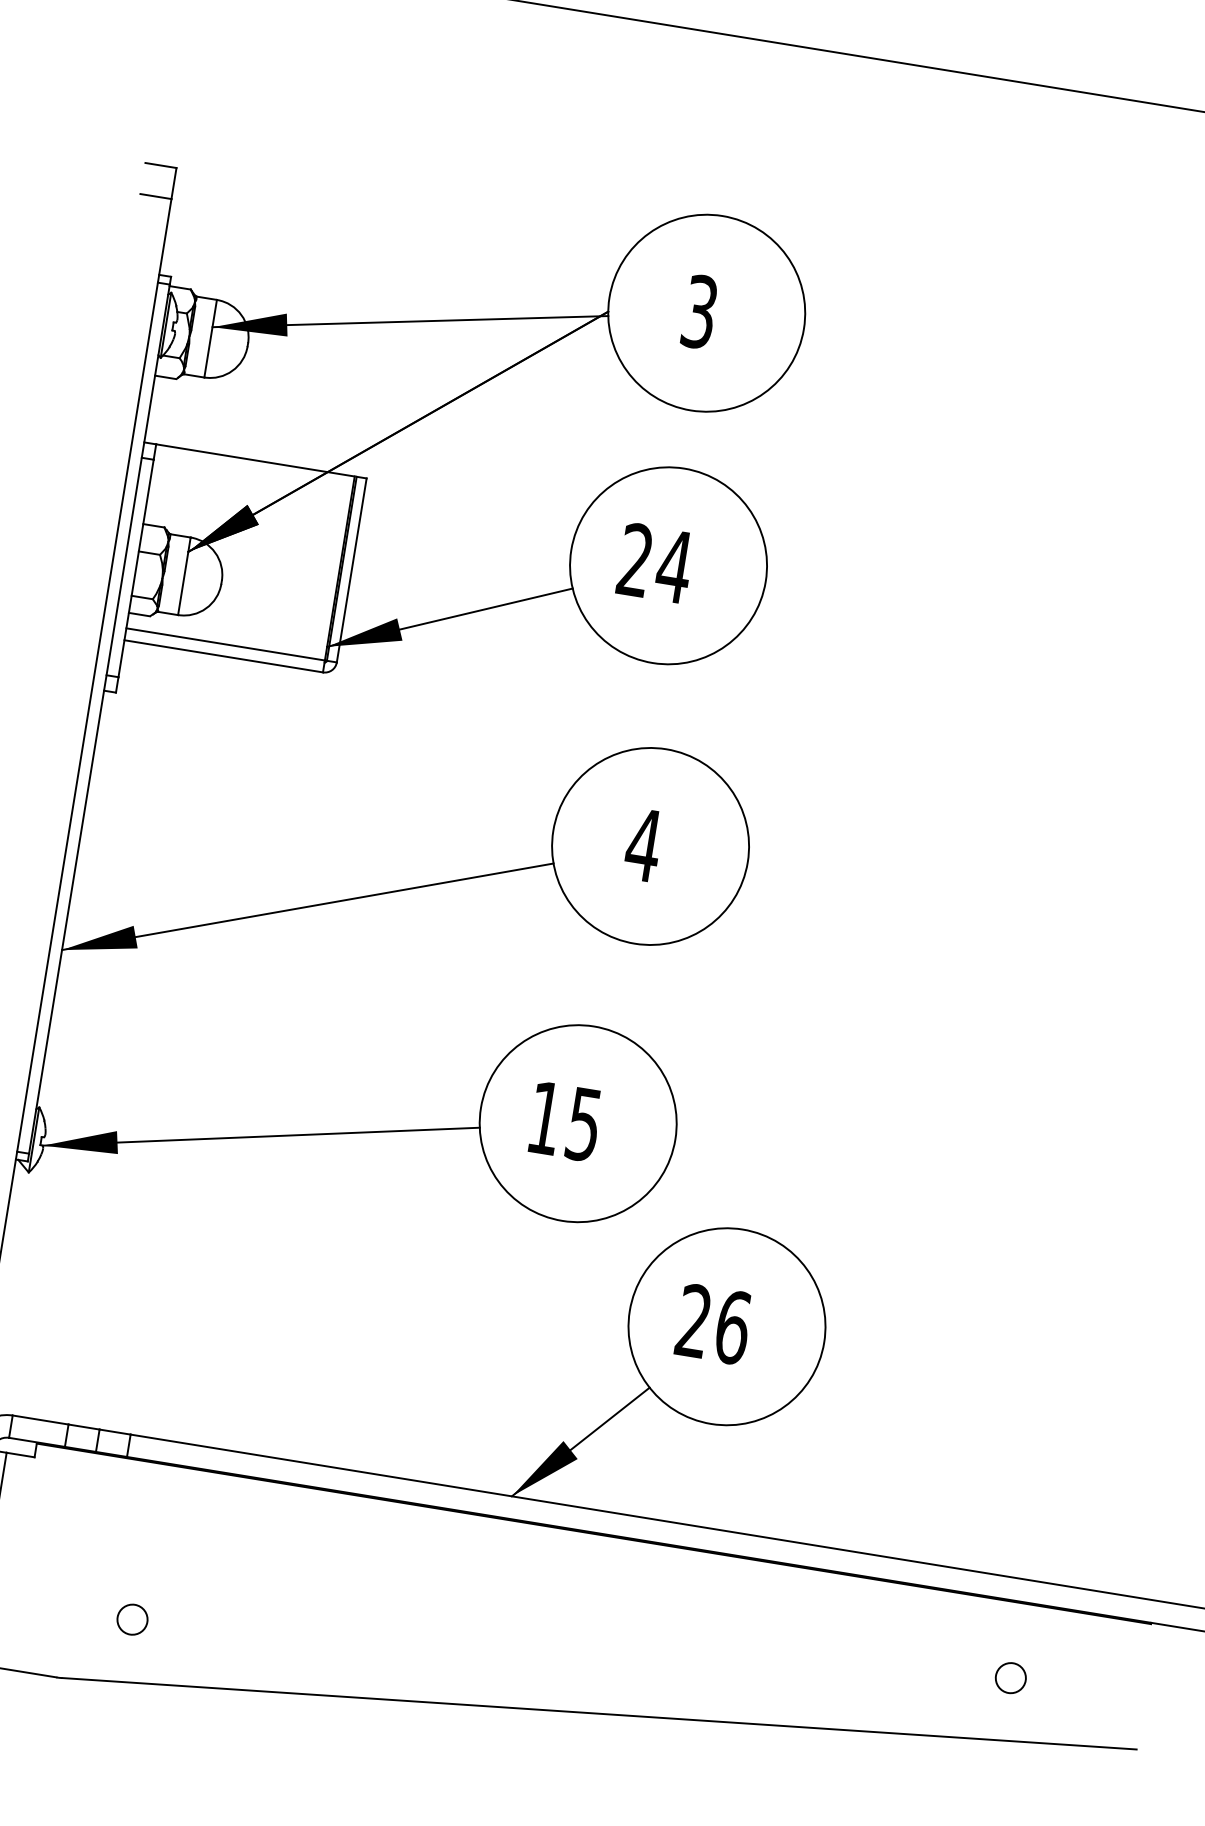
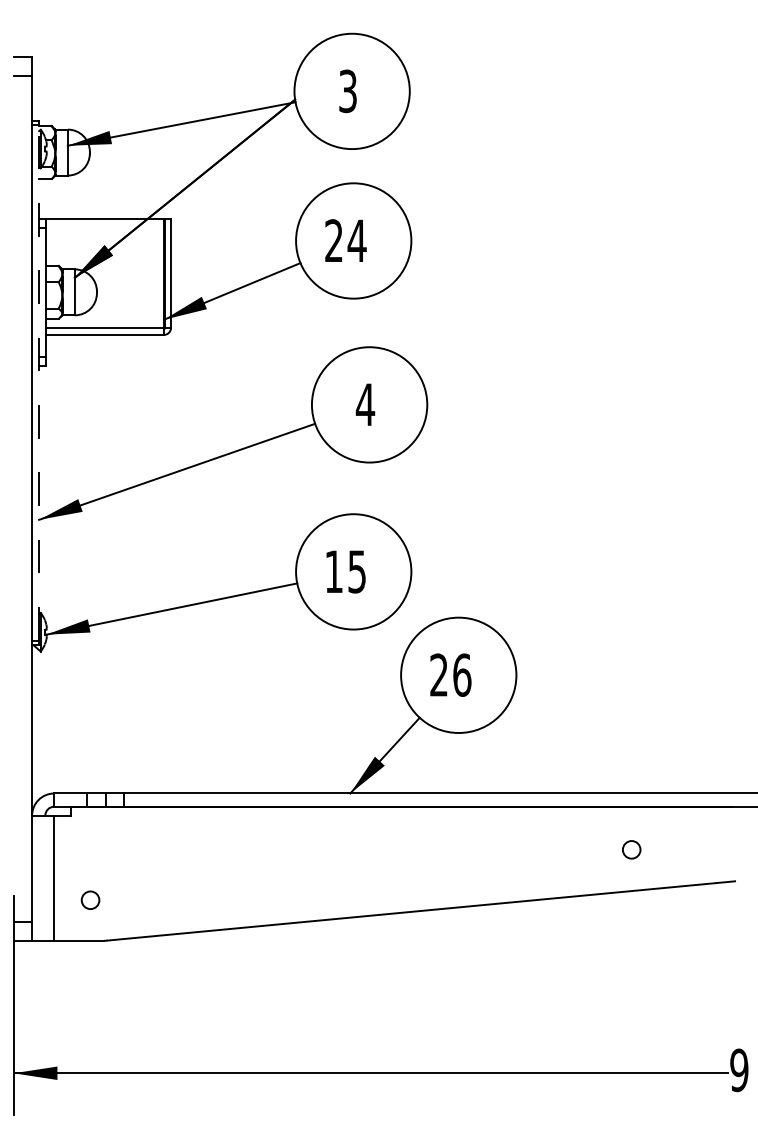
line: (100, 718) -> (39, 382), solid -> dashed
circle: (132, 1618) -> (90, 899), moved
circle: (1010, 1677) -> (631, 849), moved

